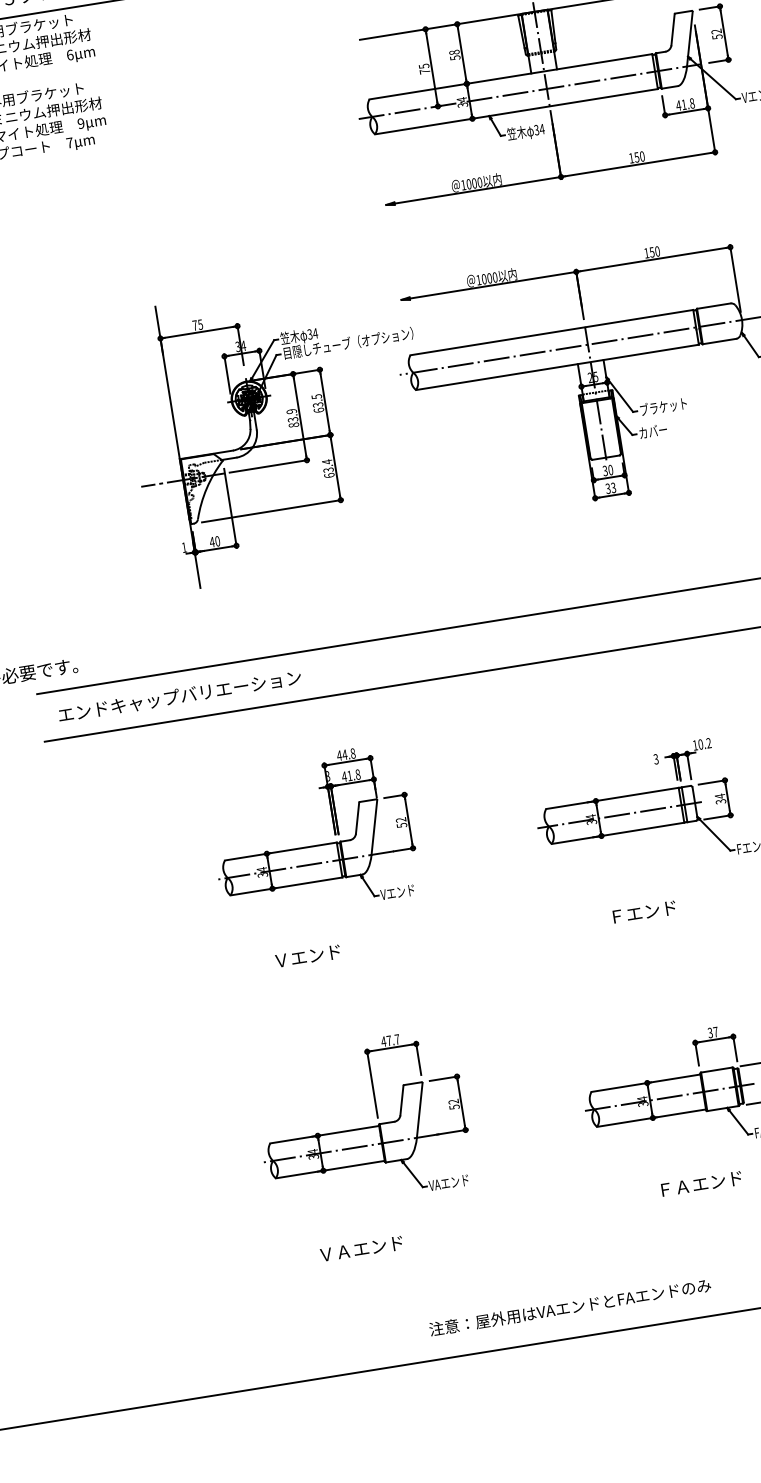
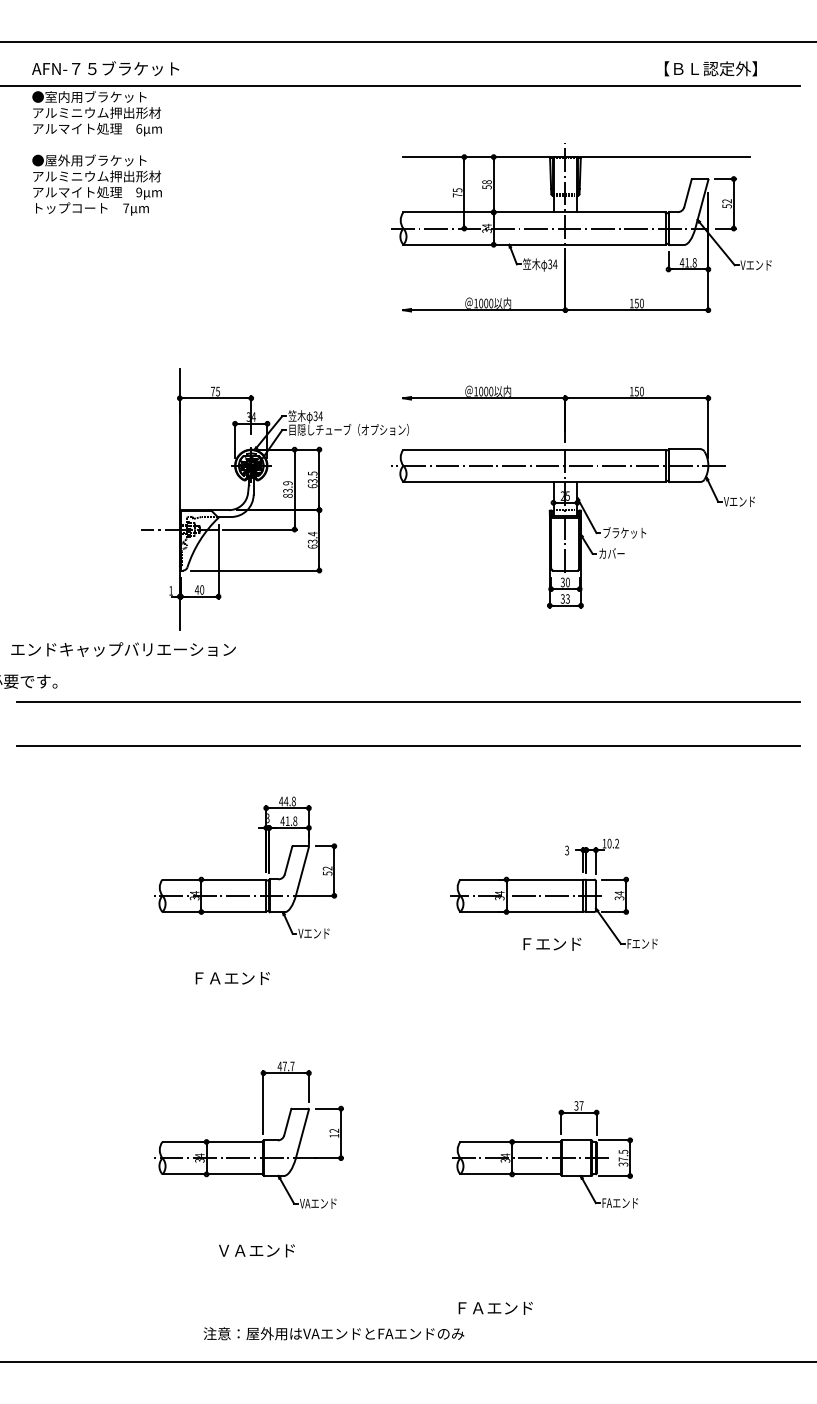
text: (179, 696) -> (123, 649), moved
text: (644, 911) -> (552, 943), moved
text: (316, 955) -> (231, 978), Ｖエンド -> ＦＡエンド
text: (454, 1106) -> (334, 1135), 52 -> 12
text: (701, 1183) -> (495, 1307), moved
text: (361, 1248) -> (256, 1250), moved
text: (569, 1307) -> (333, 1333), moved

